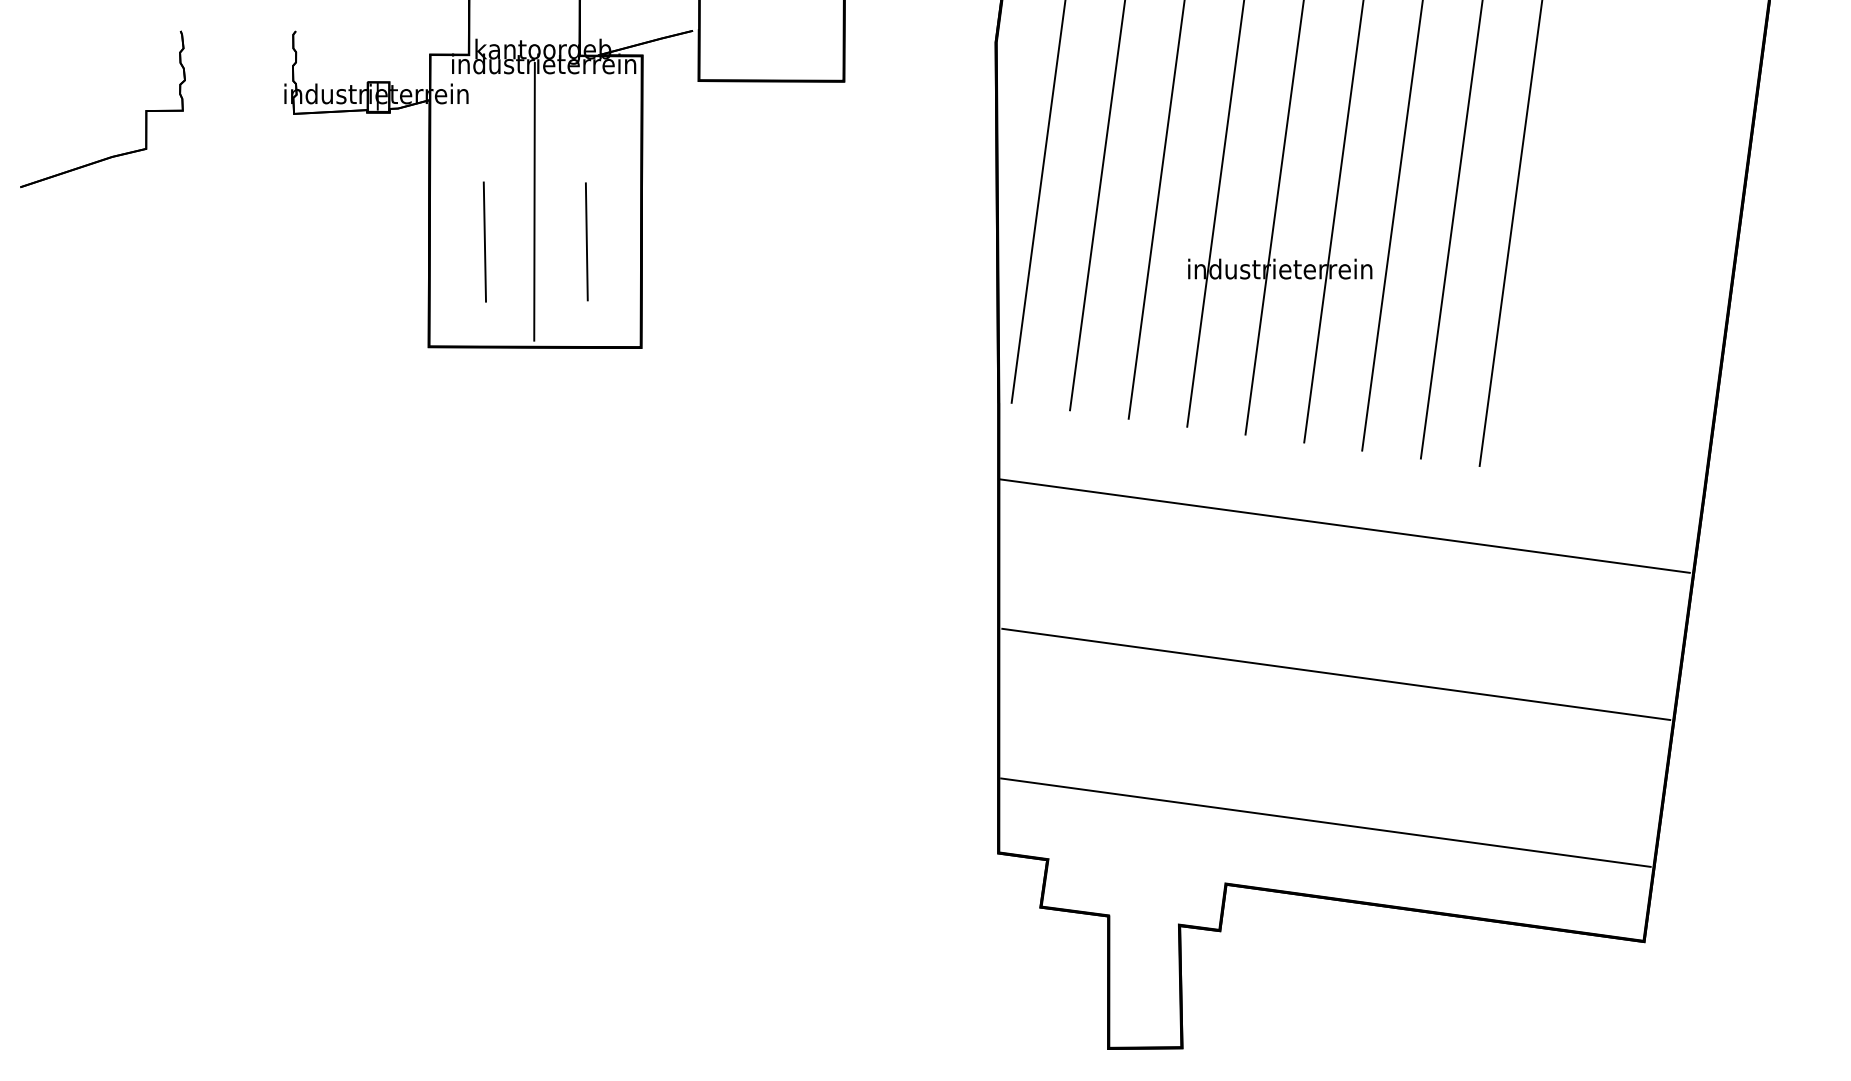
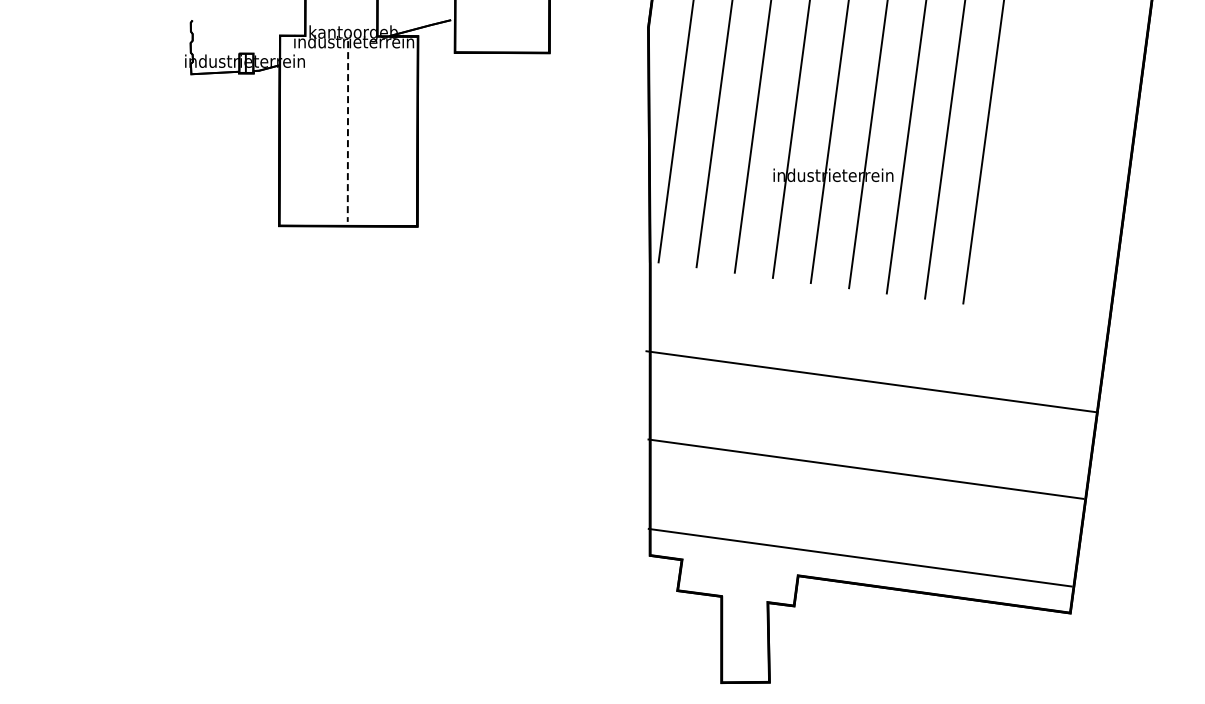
part: (145, 109) -> (94, 71), removed
line: (533, 203) -> (347, 132), solid -> dashed
line: (484, 241) -> (315, 157), removed
line: (586, 241) -> (381, 157), removed
line: (1344, 525) -> (870, 381), moved
line: (1335, 673) -> (865, 468), moved
line: (1324, 822) -> (859, 557), moved

